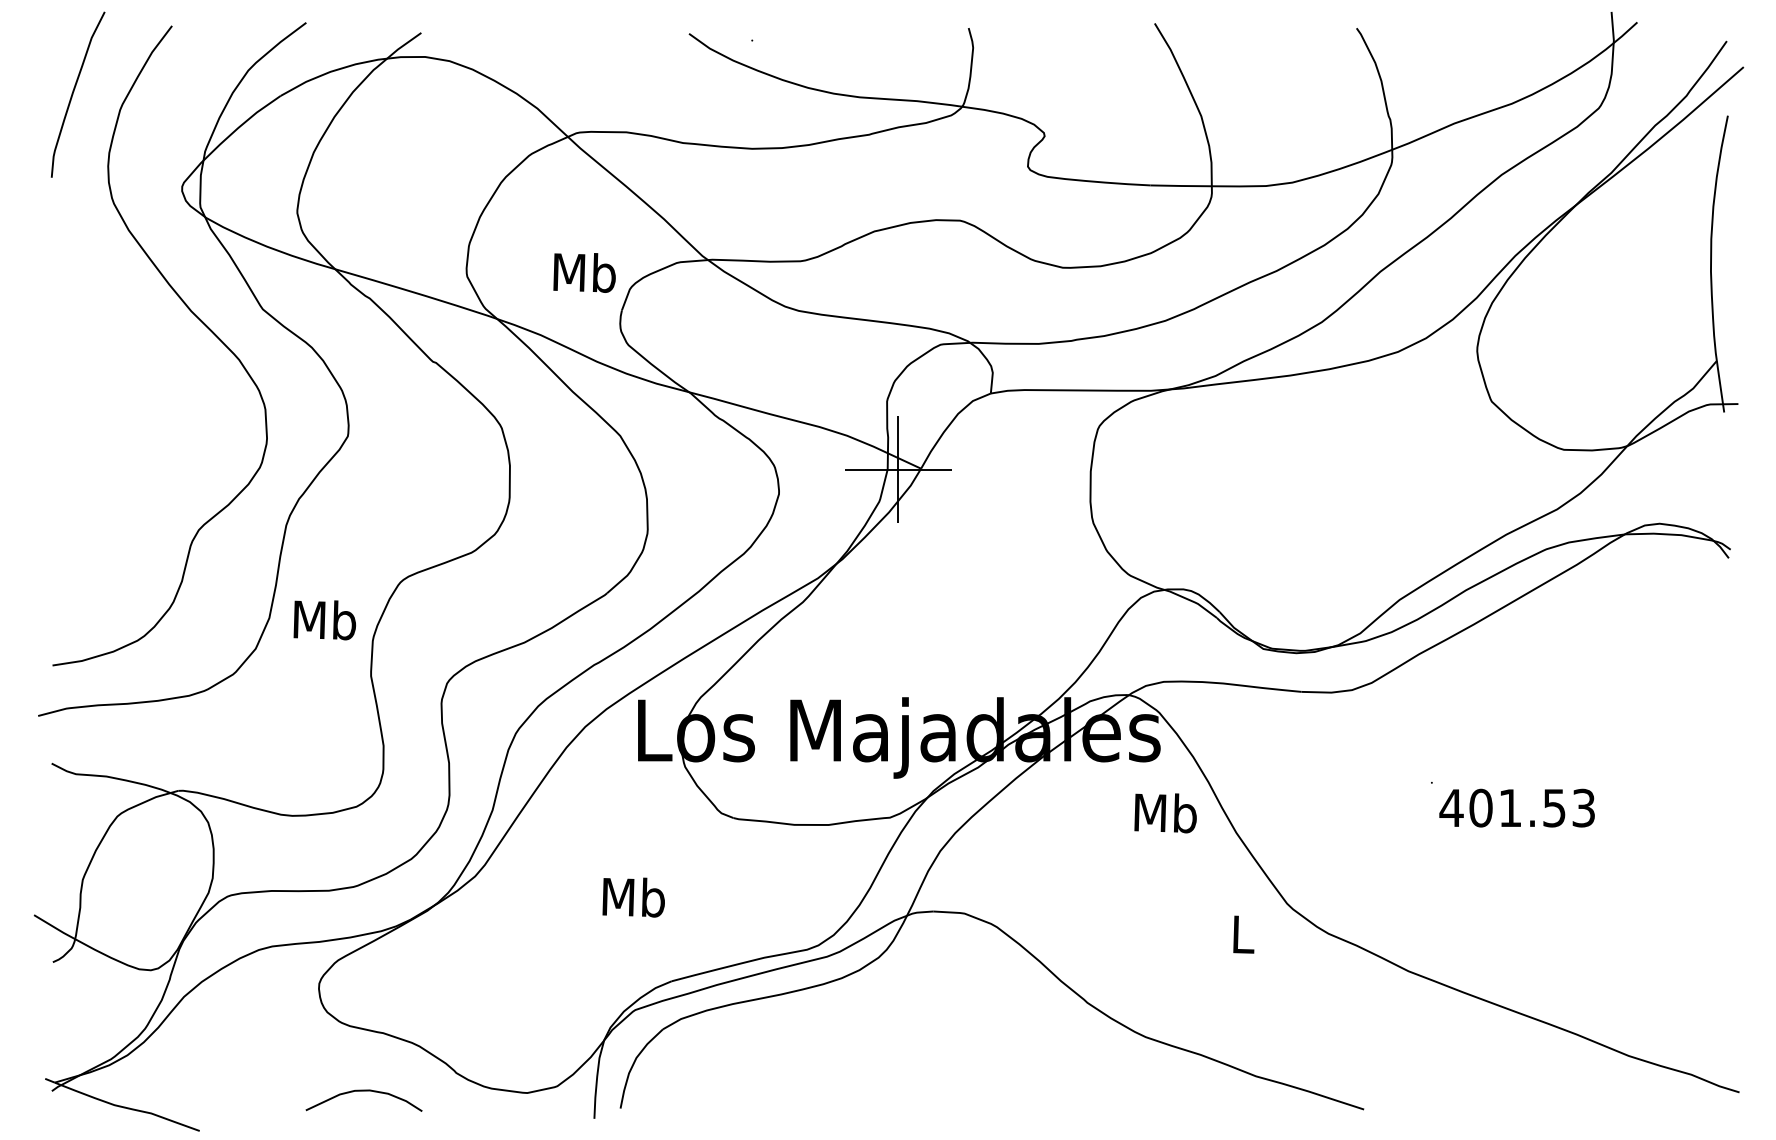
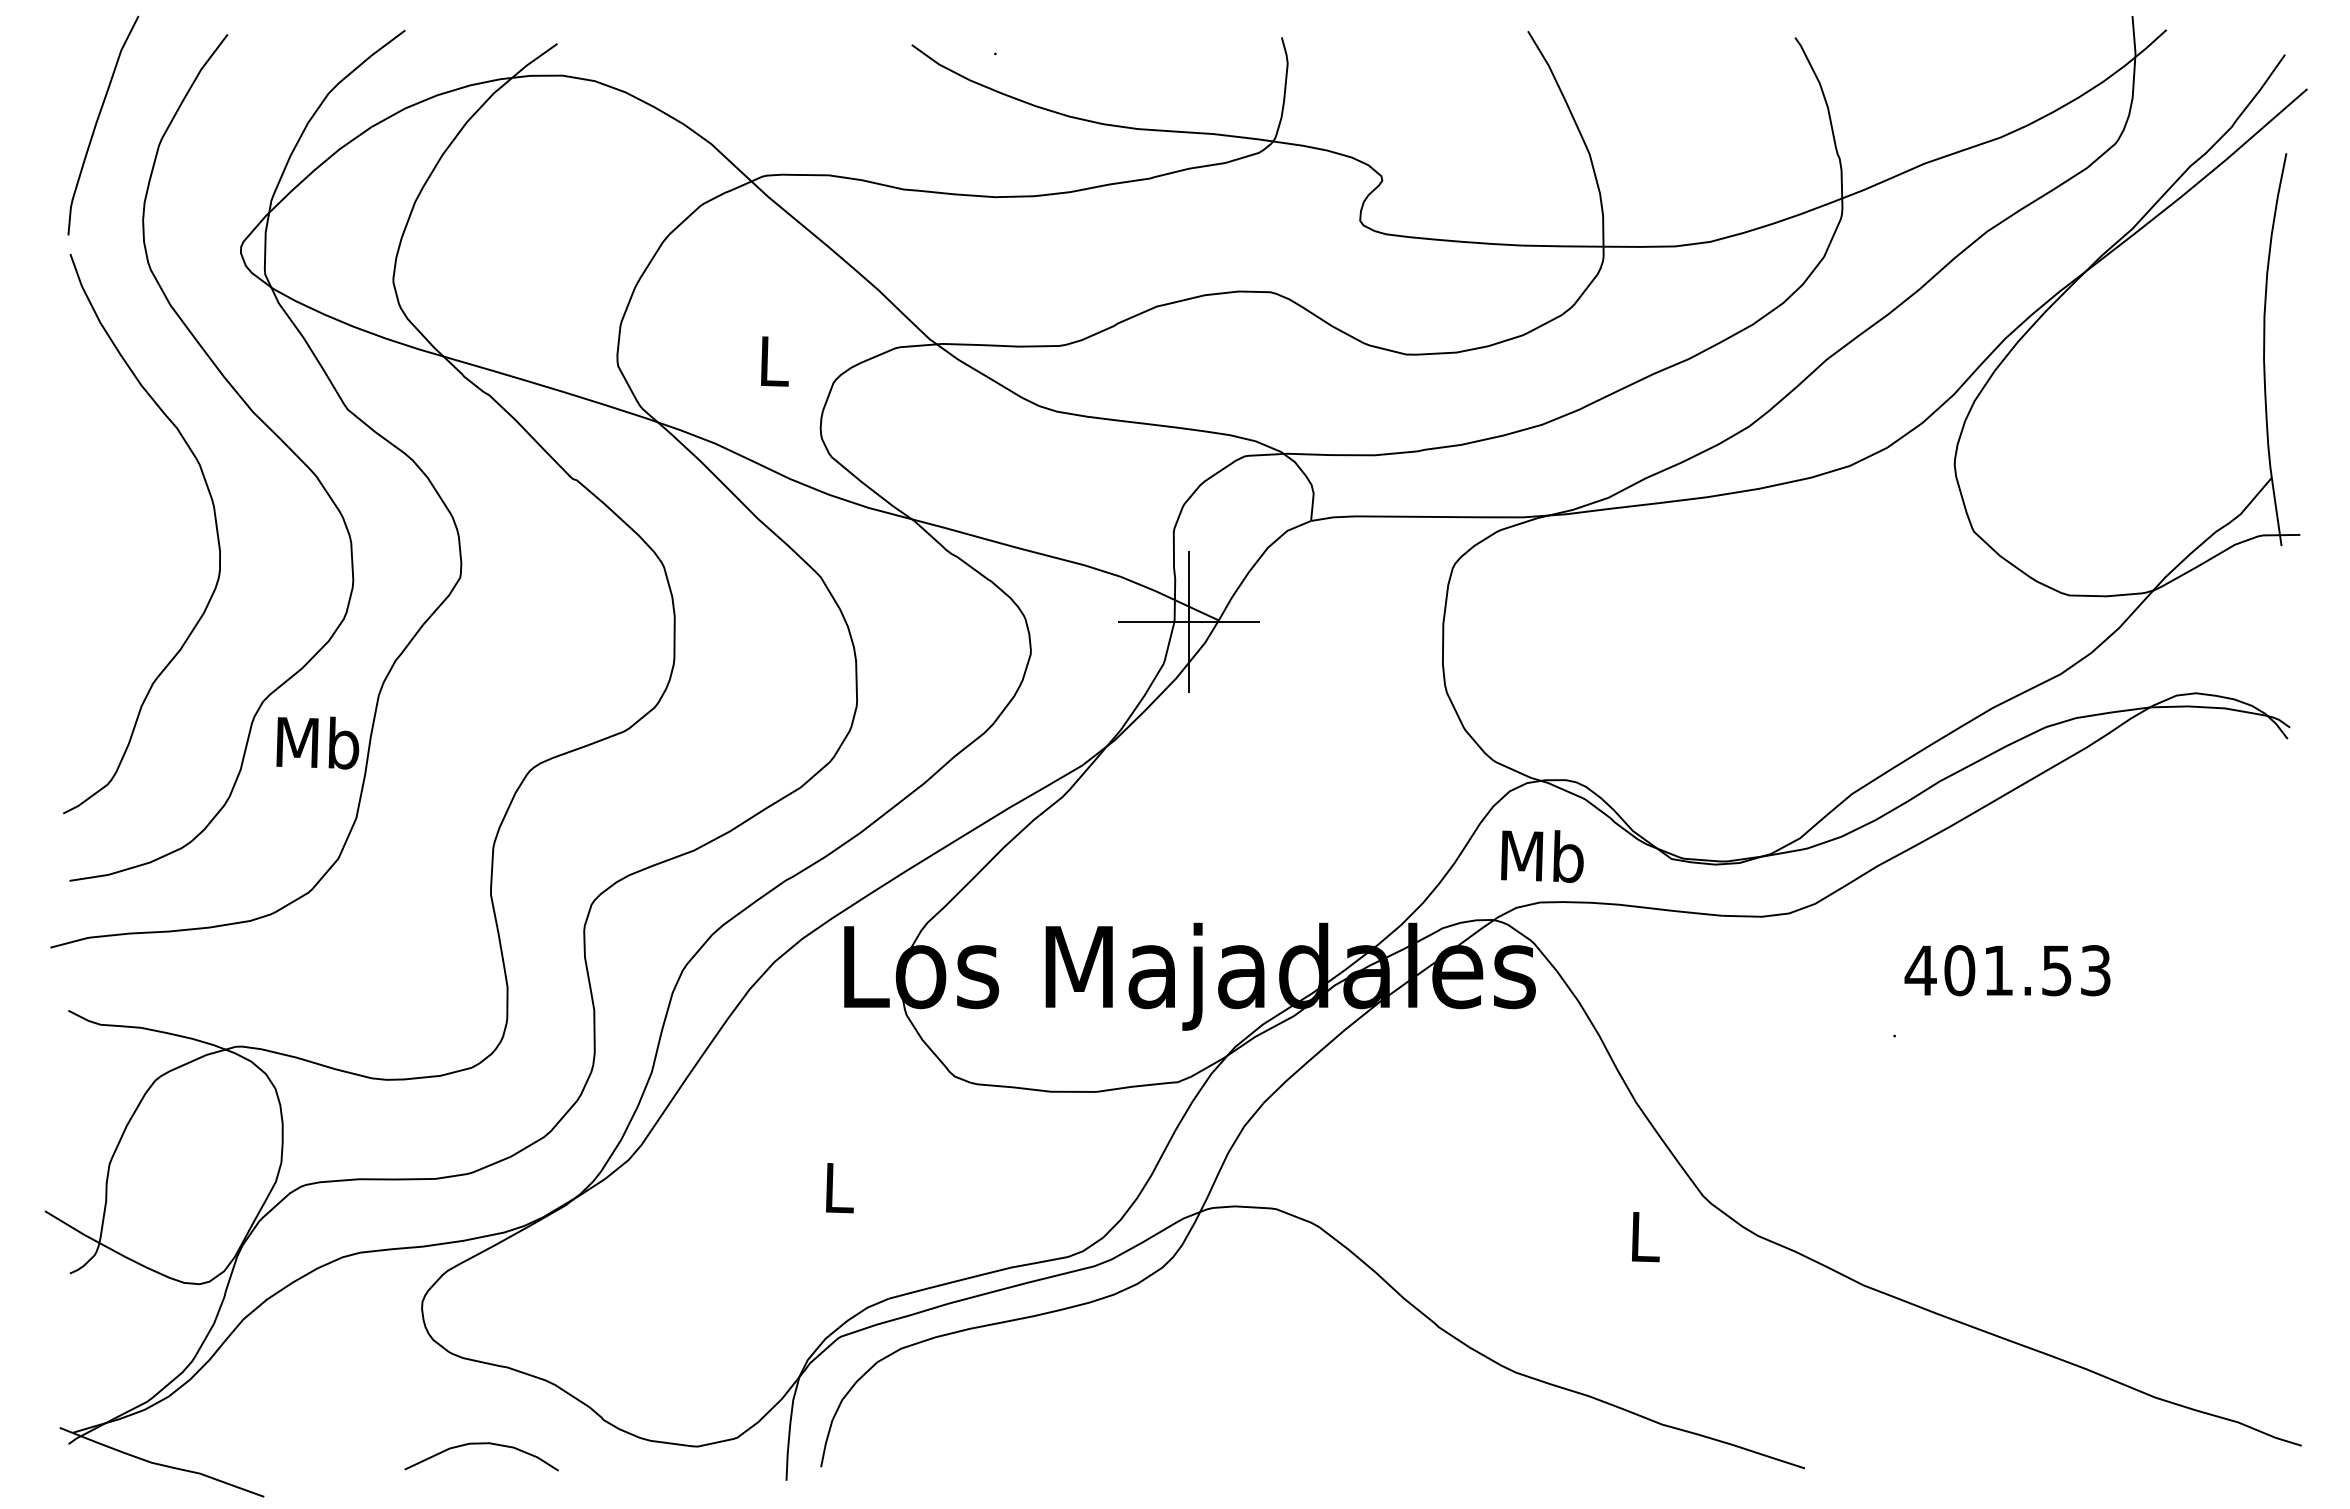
text: (584, 273) -> (773, 361), Mb -> L
curve: (162, 397) -> (215, 526), added
text: (324, 619) -> (317, 742), moved
text: (1517, 808) -> (2007, 970), moved
text: (1165, 813) -> (1542, 856), moved
text: (633, 897) -> (838, 1187), Mb -> L

